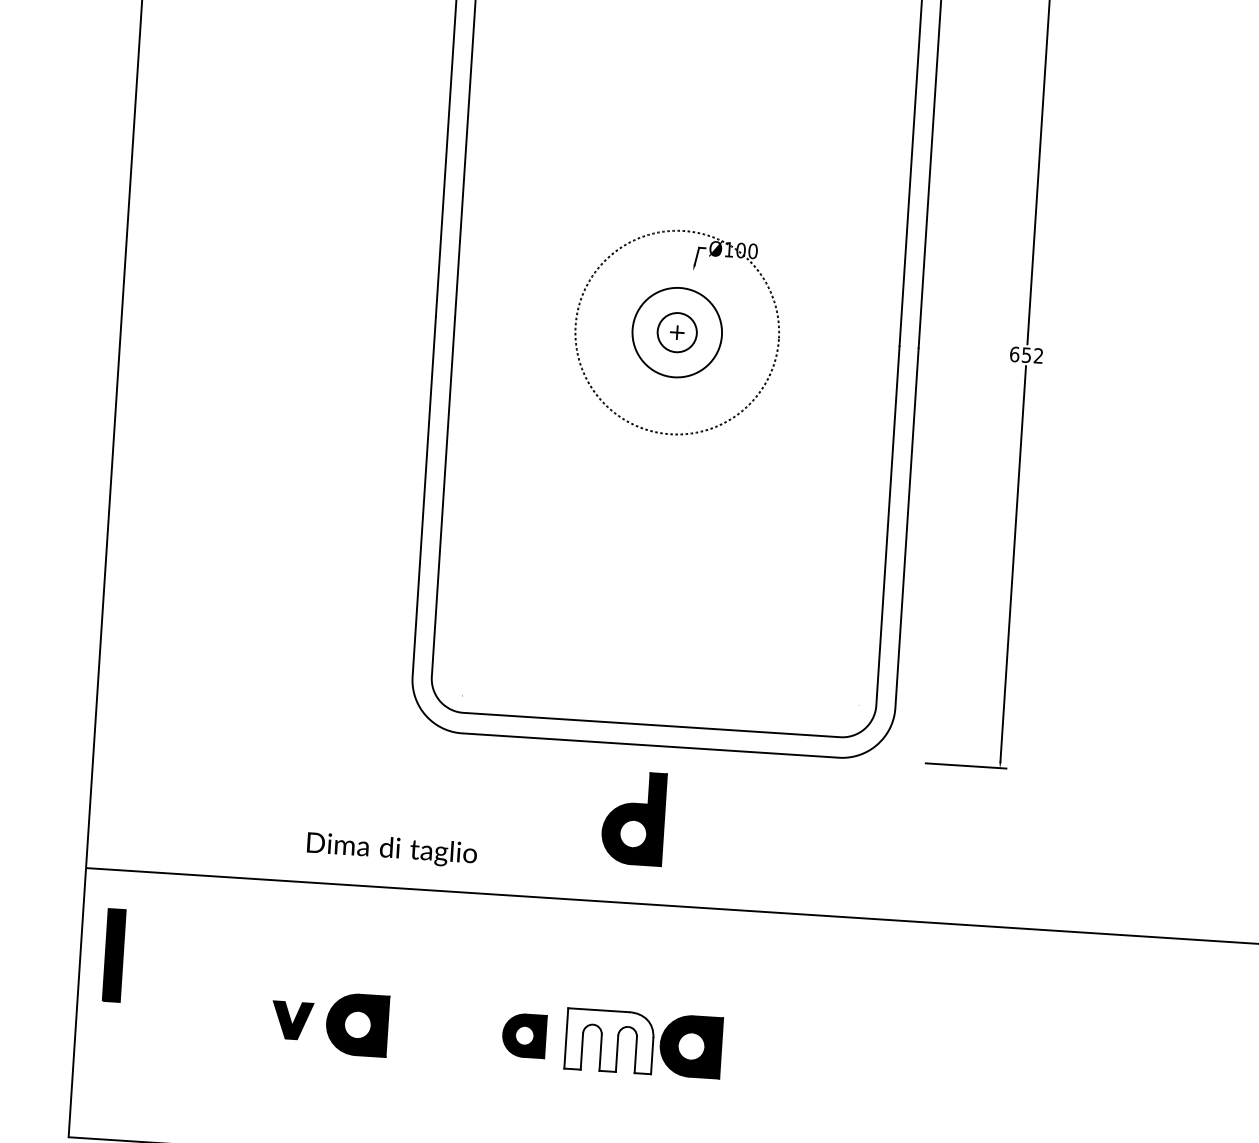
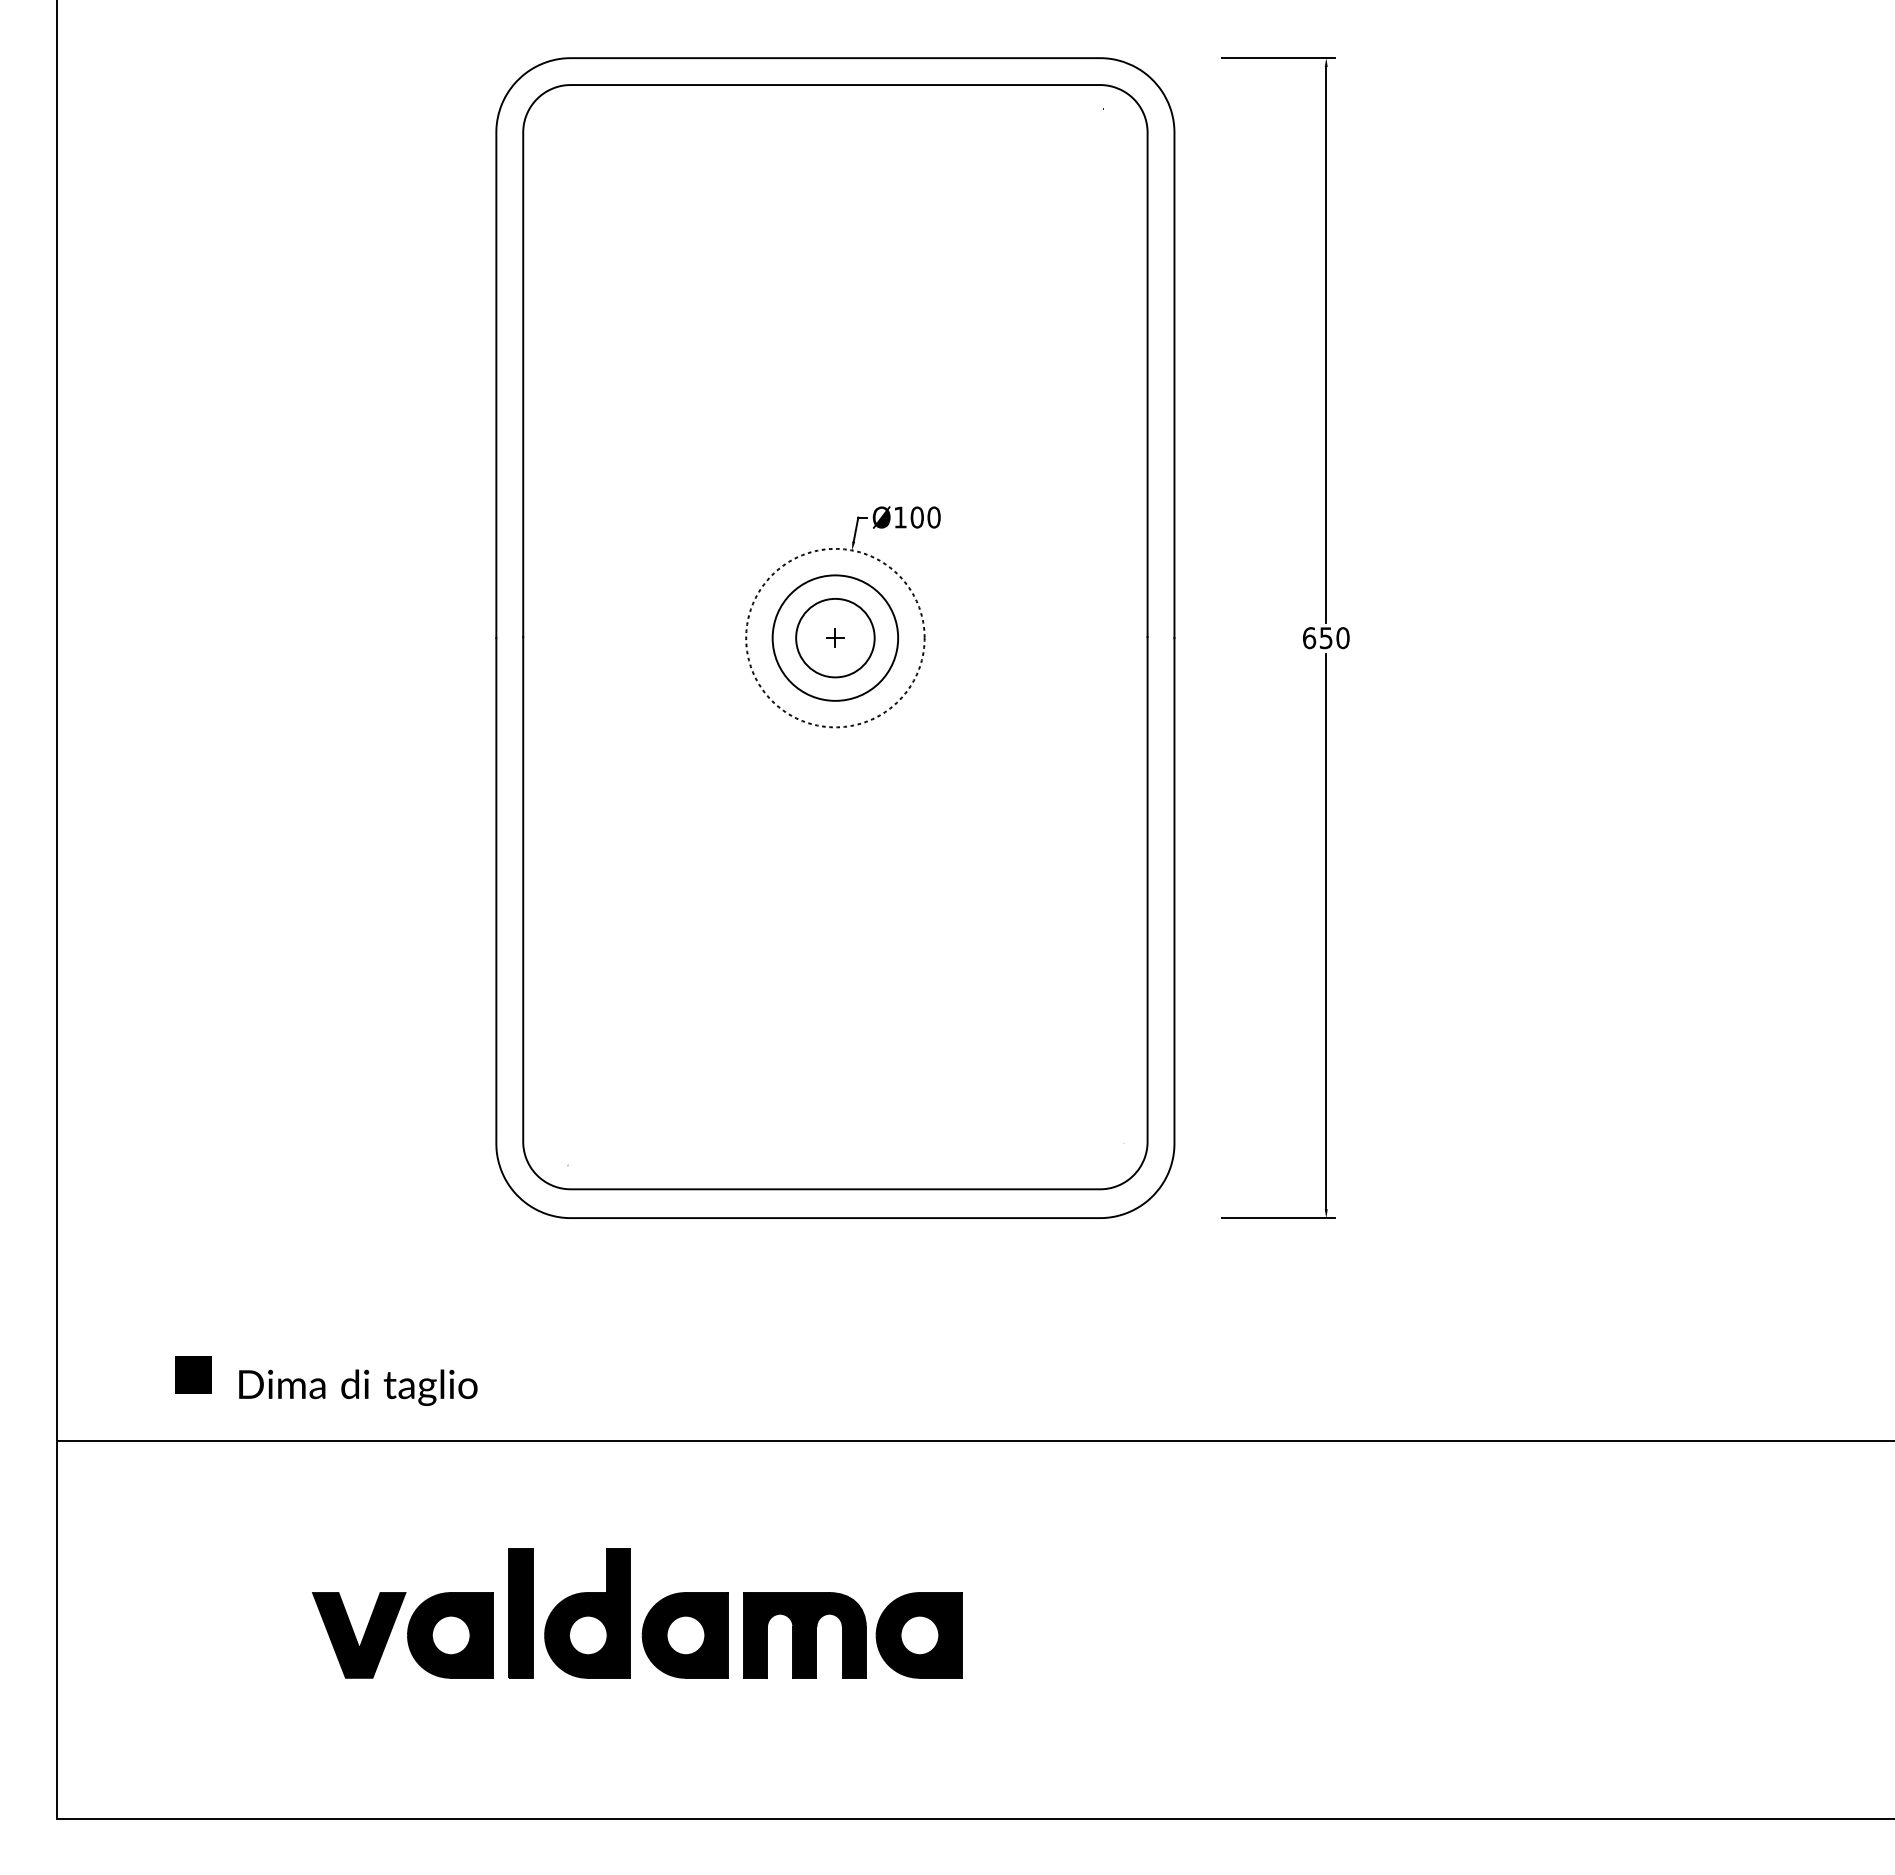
circle: (677, 332) -> (835, 637), size x0.62
circle: (677, 332) -> (835, 637), size x1.43
text: (1038, 356) -> (1342, 638), 652 -> 650
part: (633, 818) -> (587, 1613), moved
fill: (186, 827) -> (193, 1374), added
text: (392, 849) -> (358, 1387), moved
part: (113, 955) -> (520, 1613), moved
part: (292, 1020) -> (359, 1635), size x1.67
part: (523, 1035) -> (684, 1635), size x1.43
fill: (609, 1041) -> (804, 1635), added

